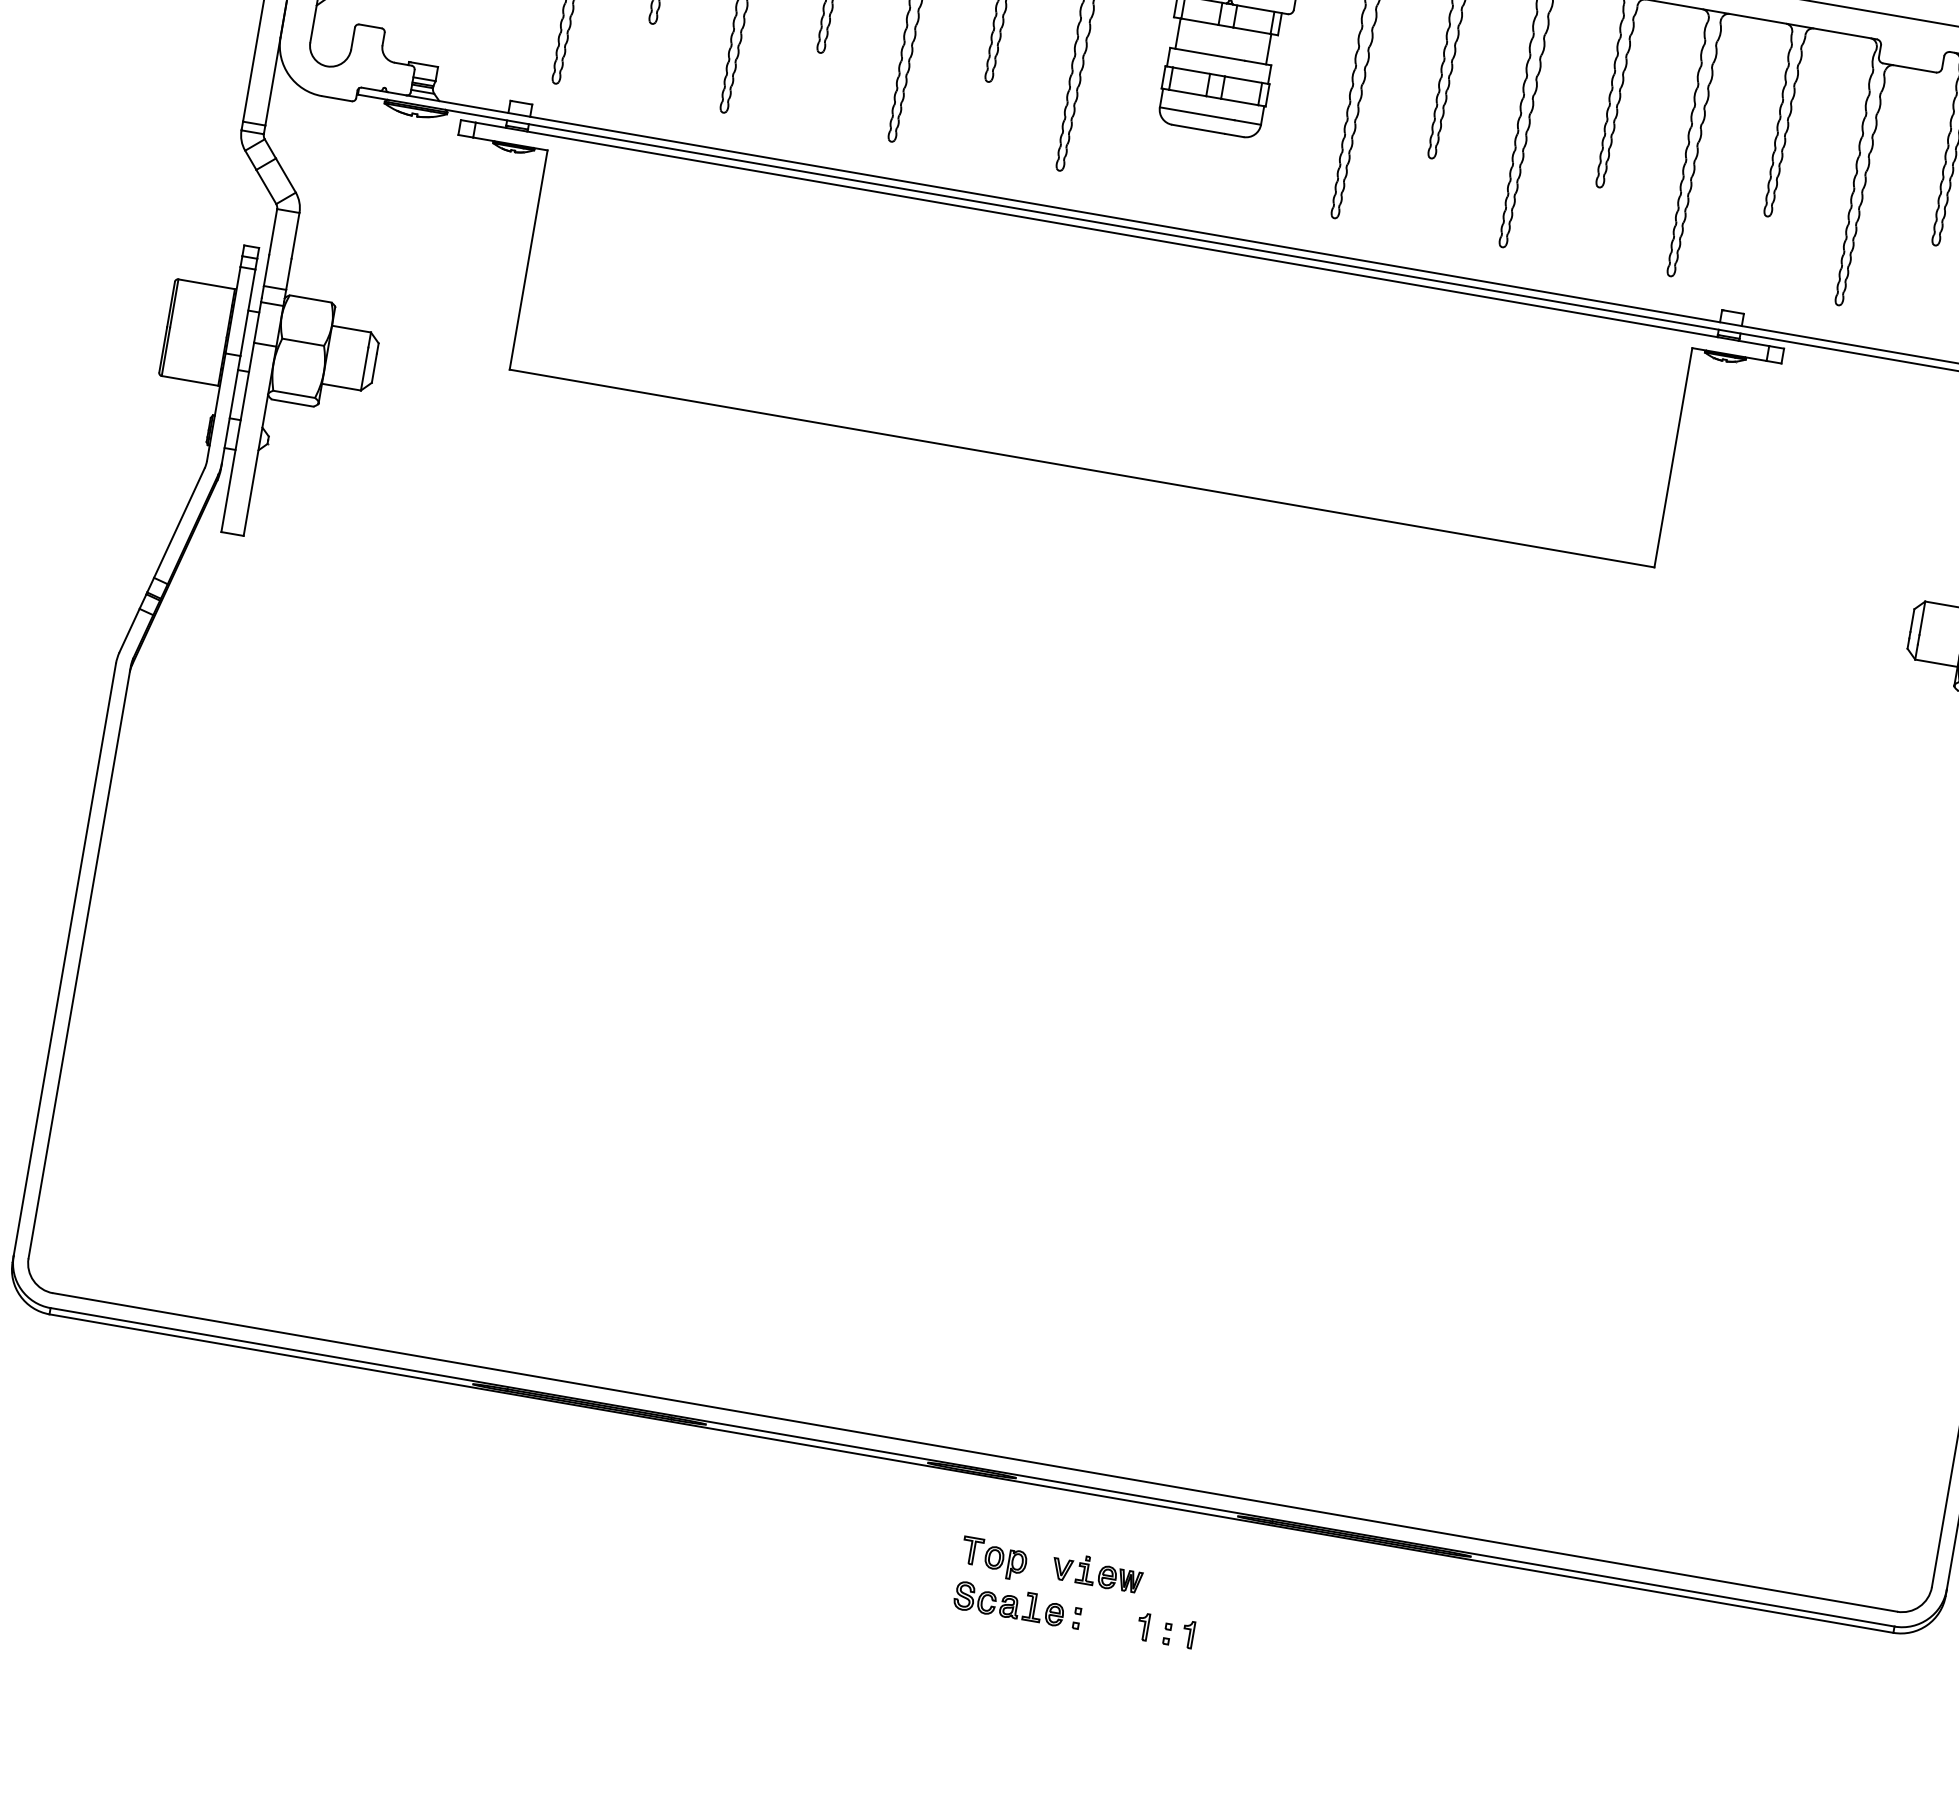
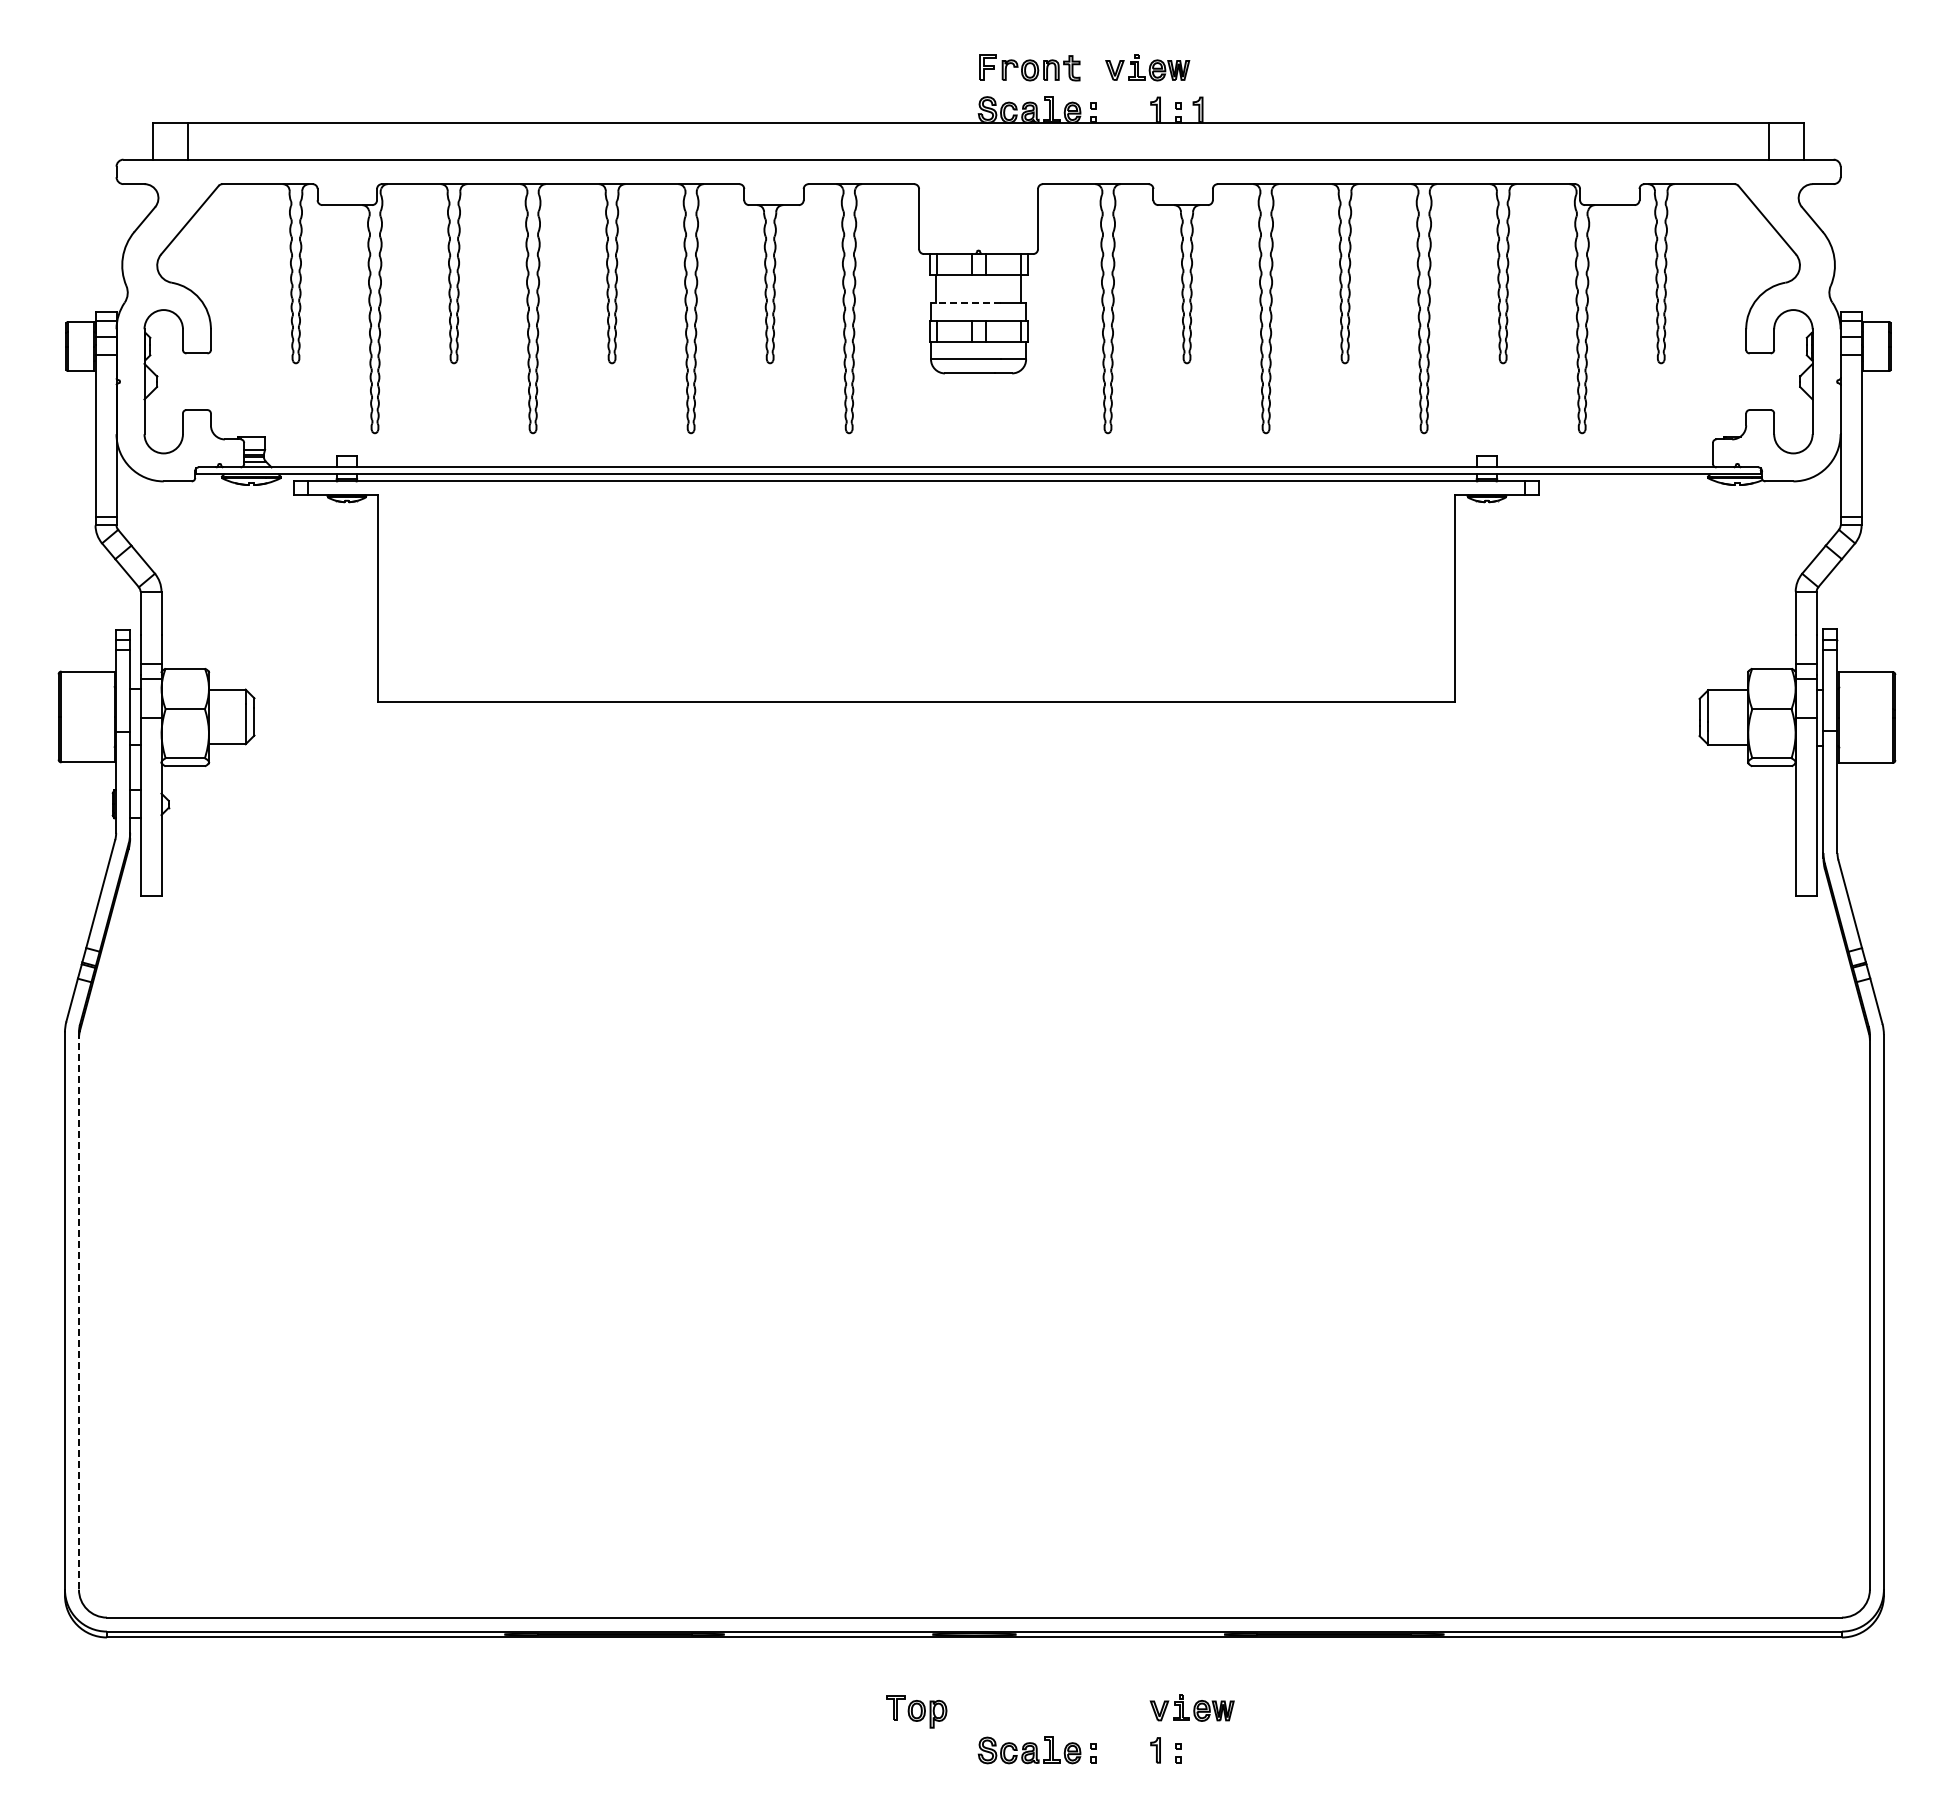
line: (1206, 54) -> (965, 303), solid -> dashed
line: (79, 962) -> (78, 1311), solid -> dashed
part: (994, 1558) -> (916, 1711), moved
part: (1096, 1571) -> (1191, 1707), moved
part: (1187, 1634) -> (1197, 1750), removed

